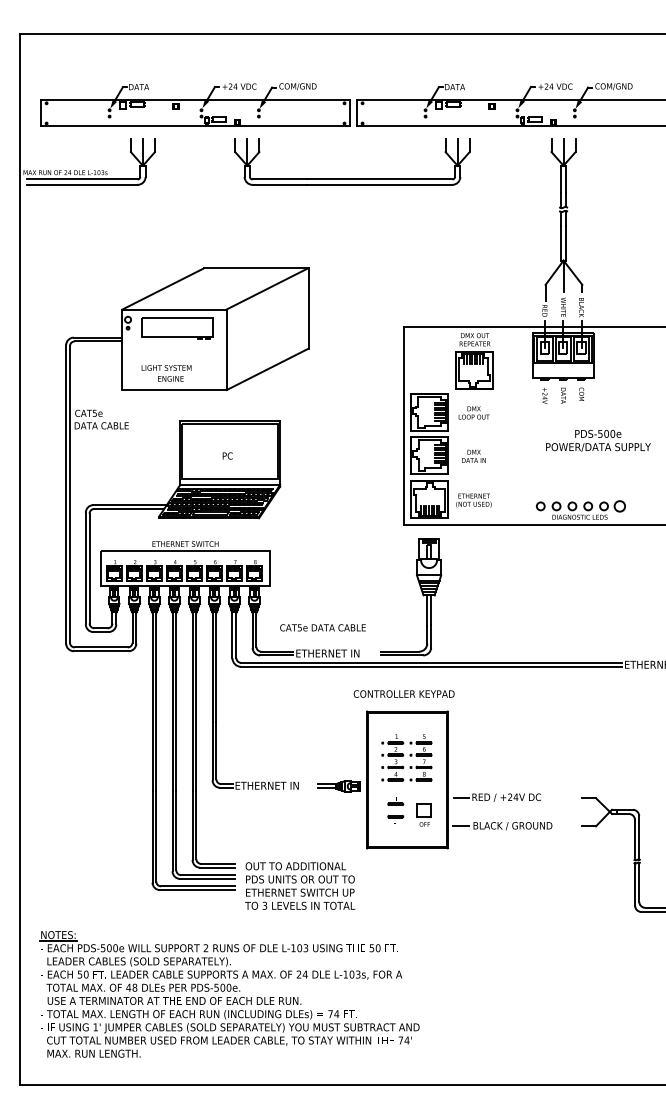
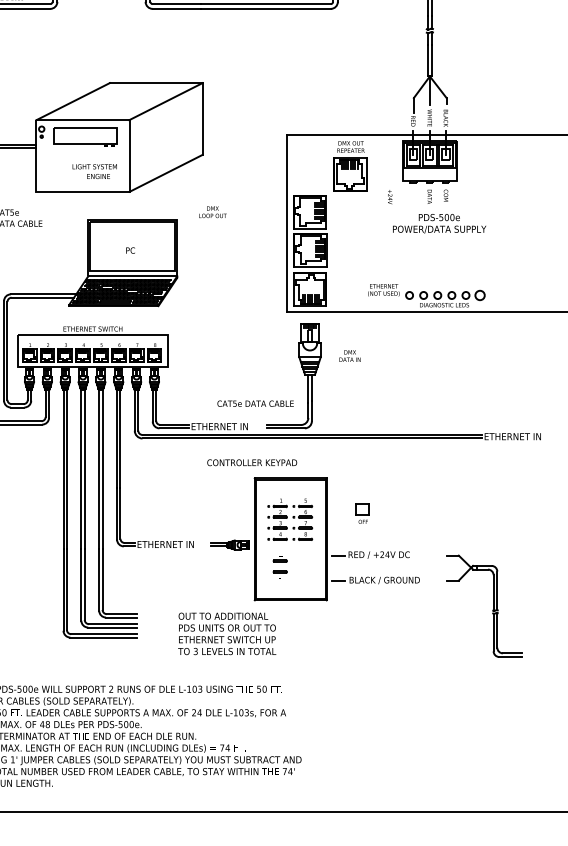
text: (166, 373) -> (94, 171), moved
text: (544, 395) -> (389, 196), moved
text: (473, 412) -> (212, 211), moved
text: (598, 440) -> (439, 223), moved
text: (473, 455) -> (349, 355), moved
text: (473, 500) -> (383, 290), moved
text: (322, 627) -> (255, 403), moved
text: (403, 693) -> (251, 462), moved
part: (423, 814) -> (362, 513), moved
text: (300, 885) -> (227, 633), moved

